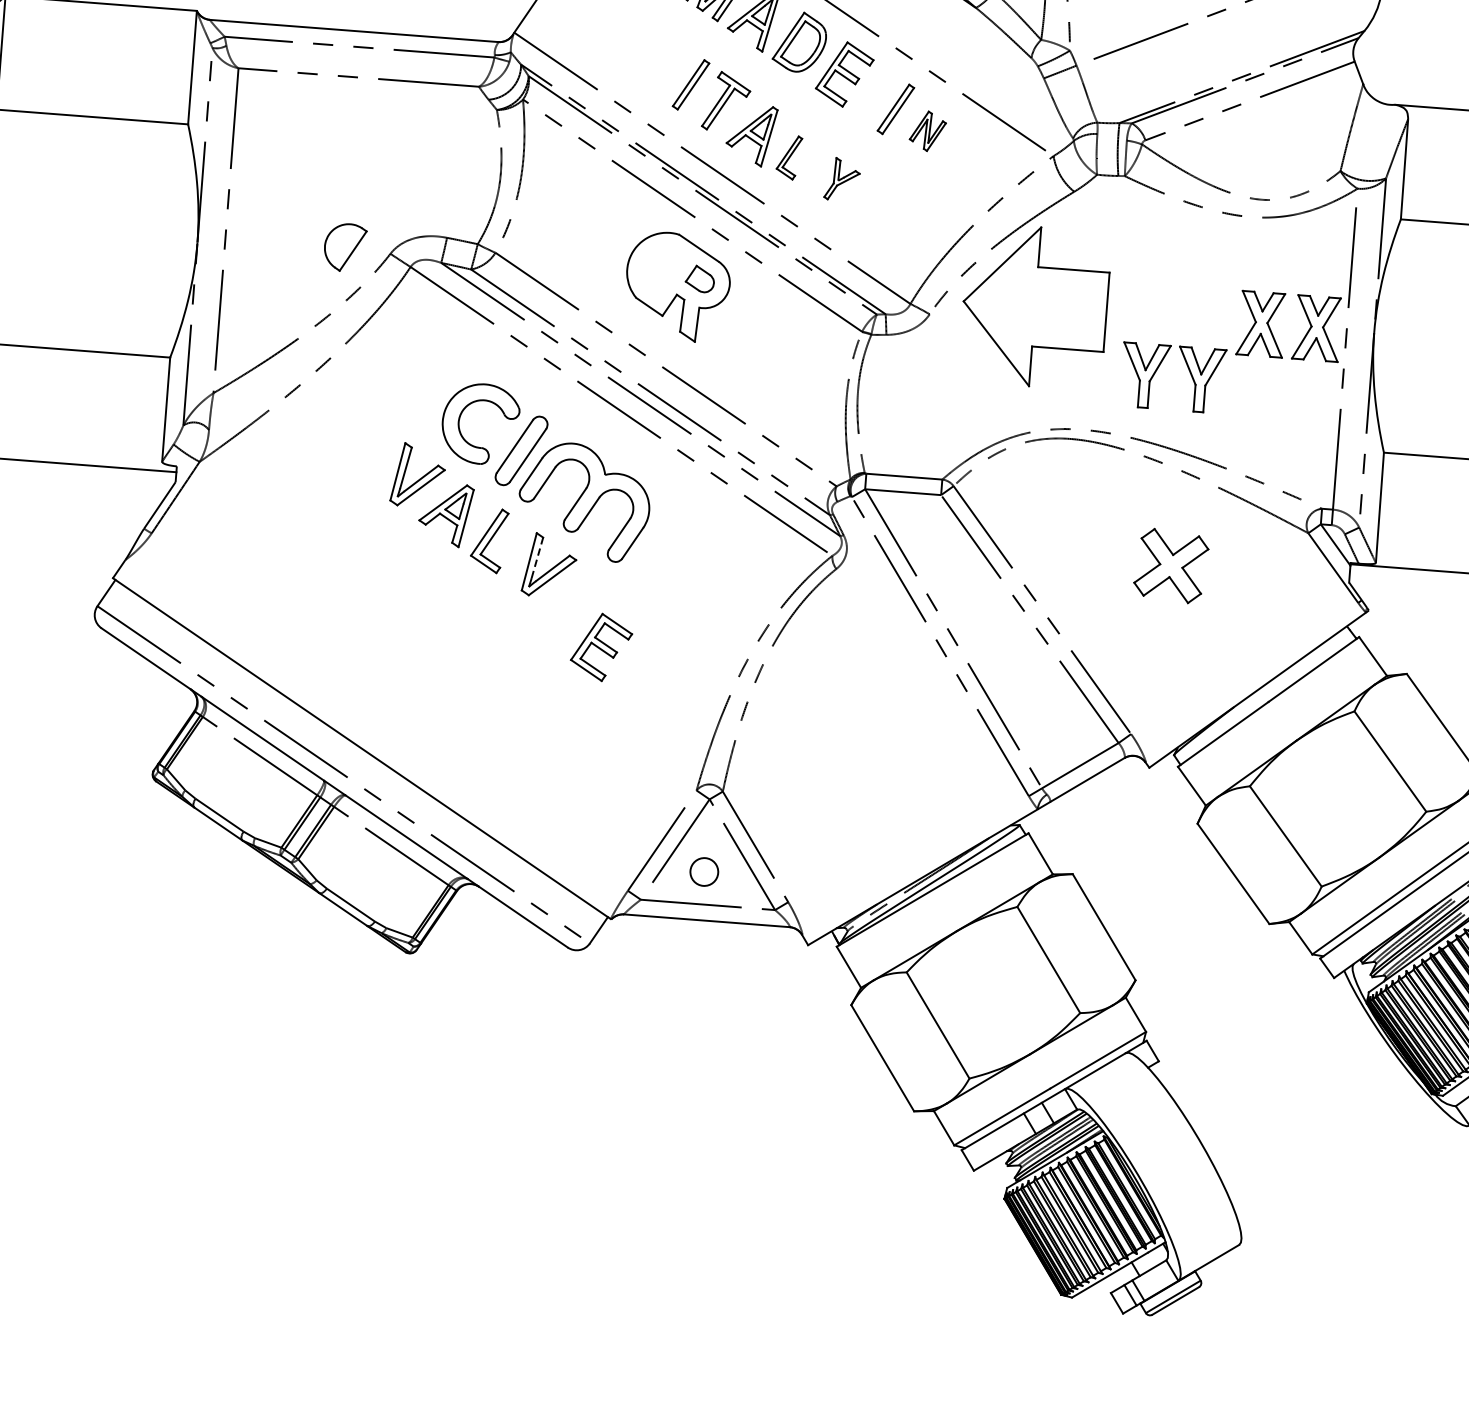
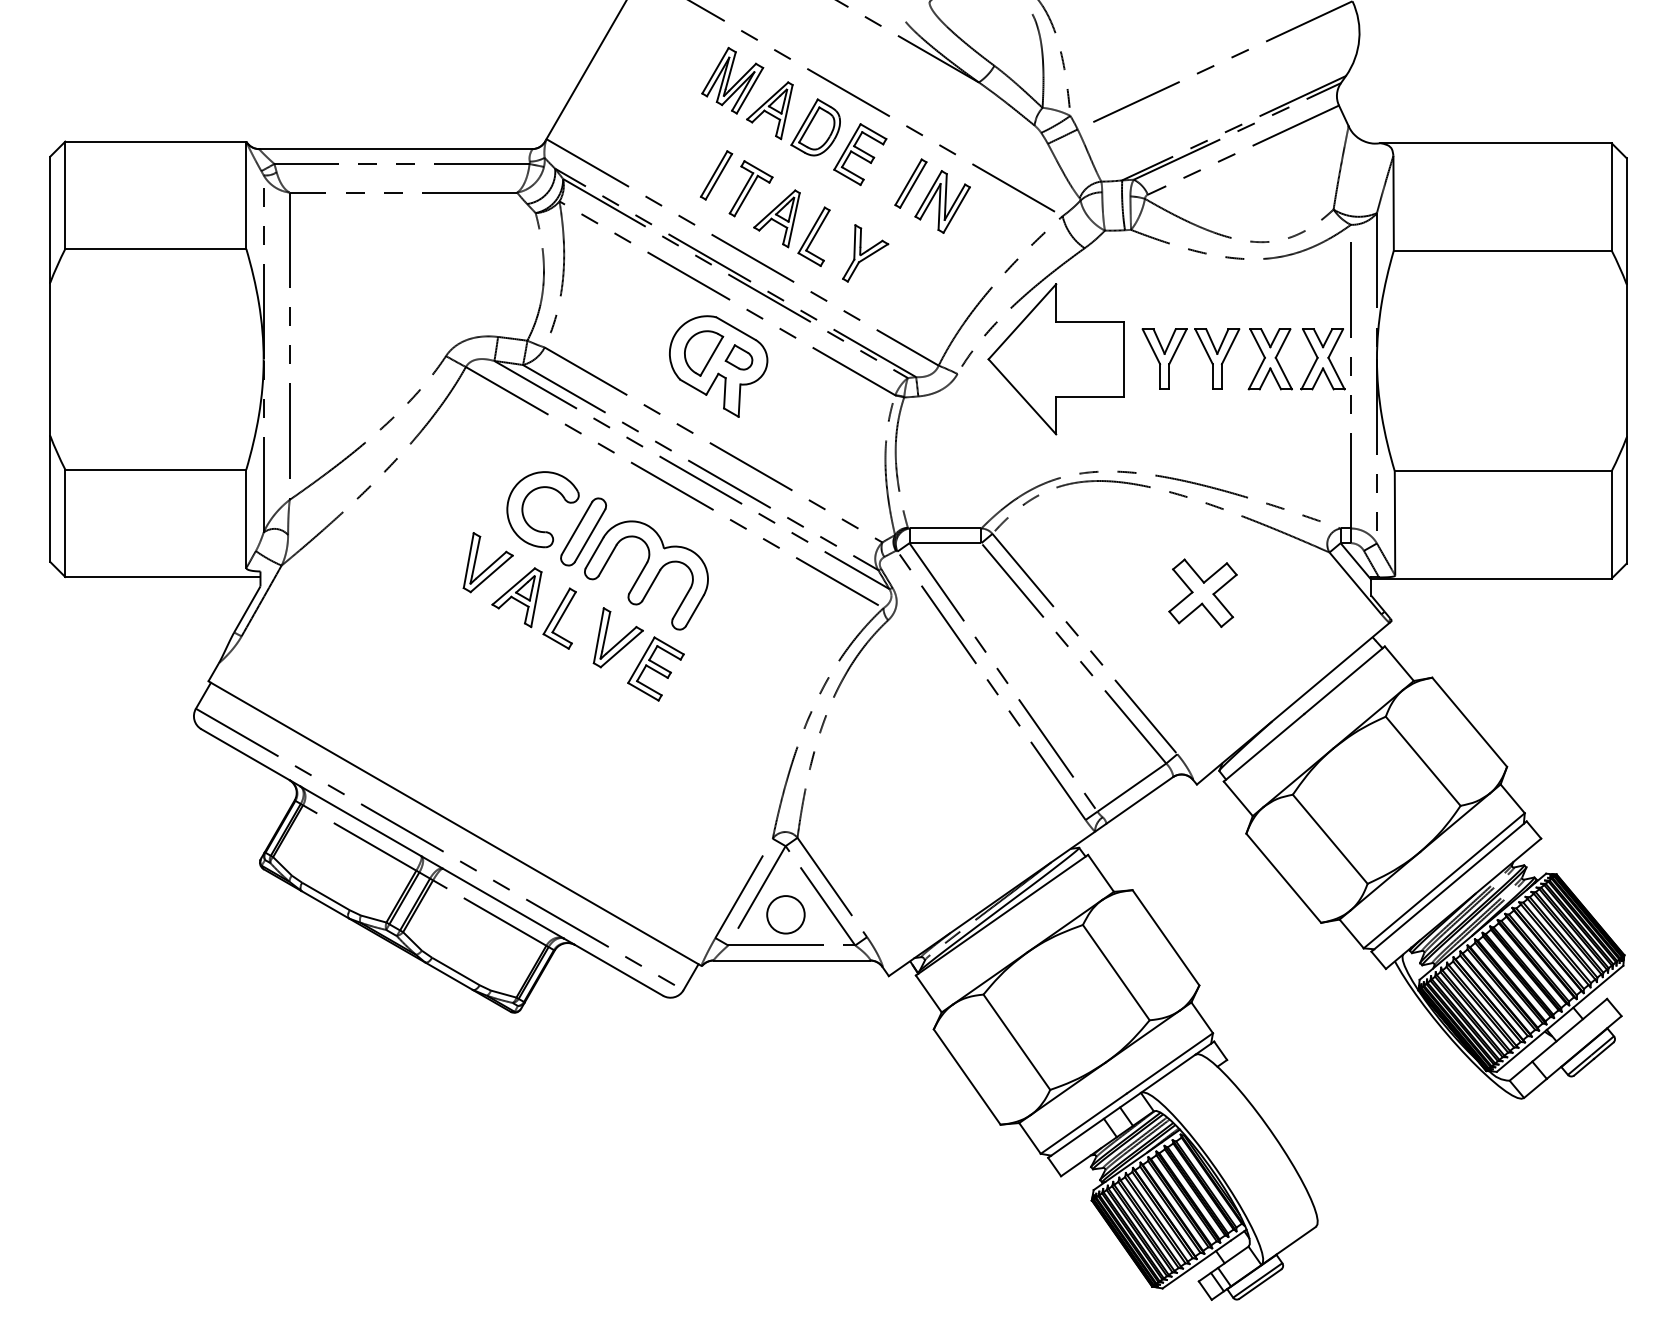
part: (927, 130) -> (942, 201), size x1.67
part: (788, 157) -> (813, 236), size x1.43
part: (842, 179) -> (865, 253), size x1.43
part: (345, 247) -> (704, 353), moved
part: (1158, 369) -> (1176, 352), moved
line: (537, 557) -> (606, 631), dashed -> solid
part: (601, 646) -> (655, 668), moved
circle: (703, 871) -> (785, 914), size x1.43

